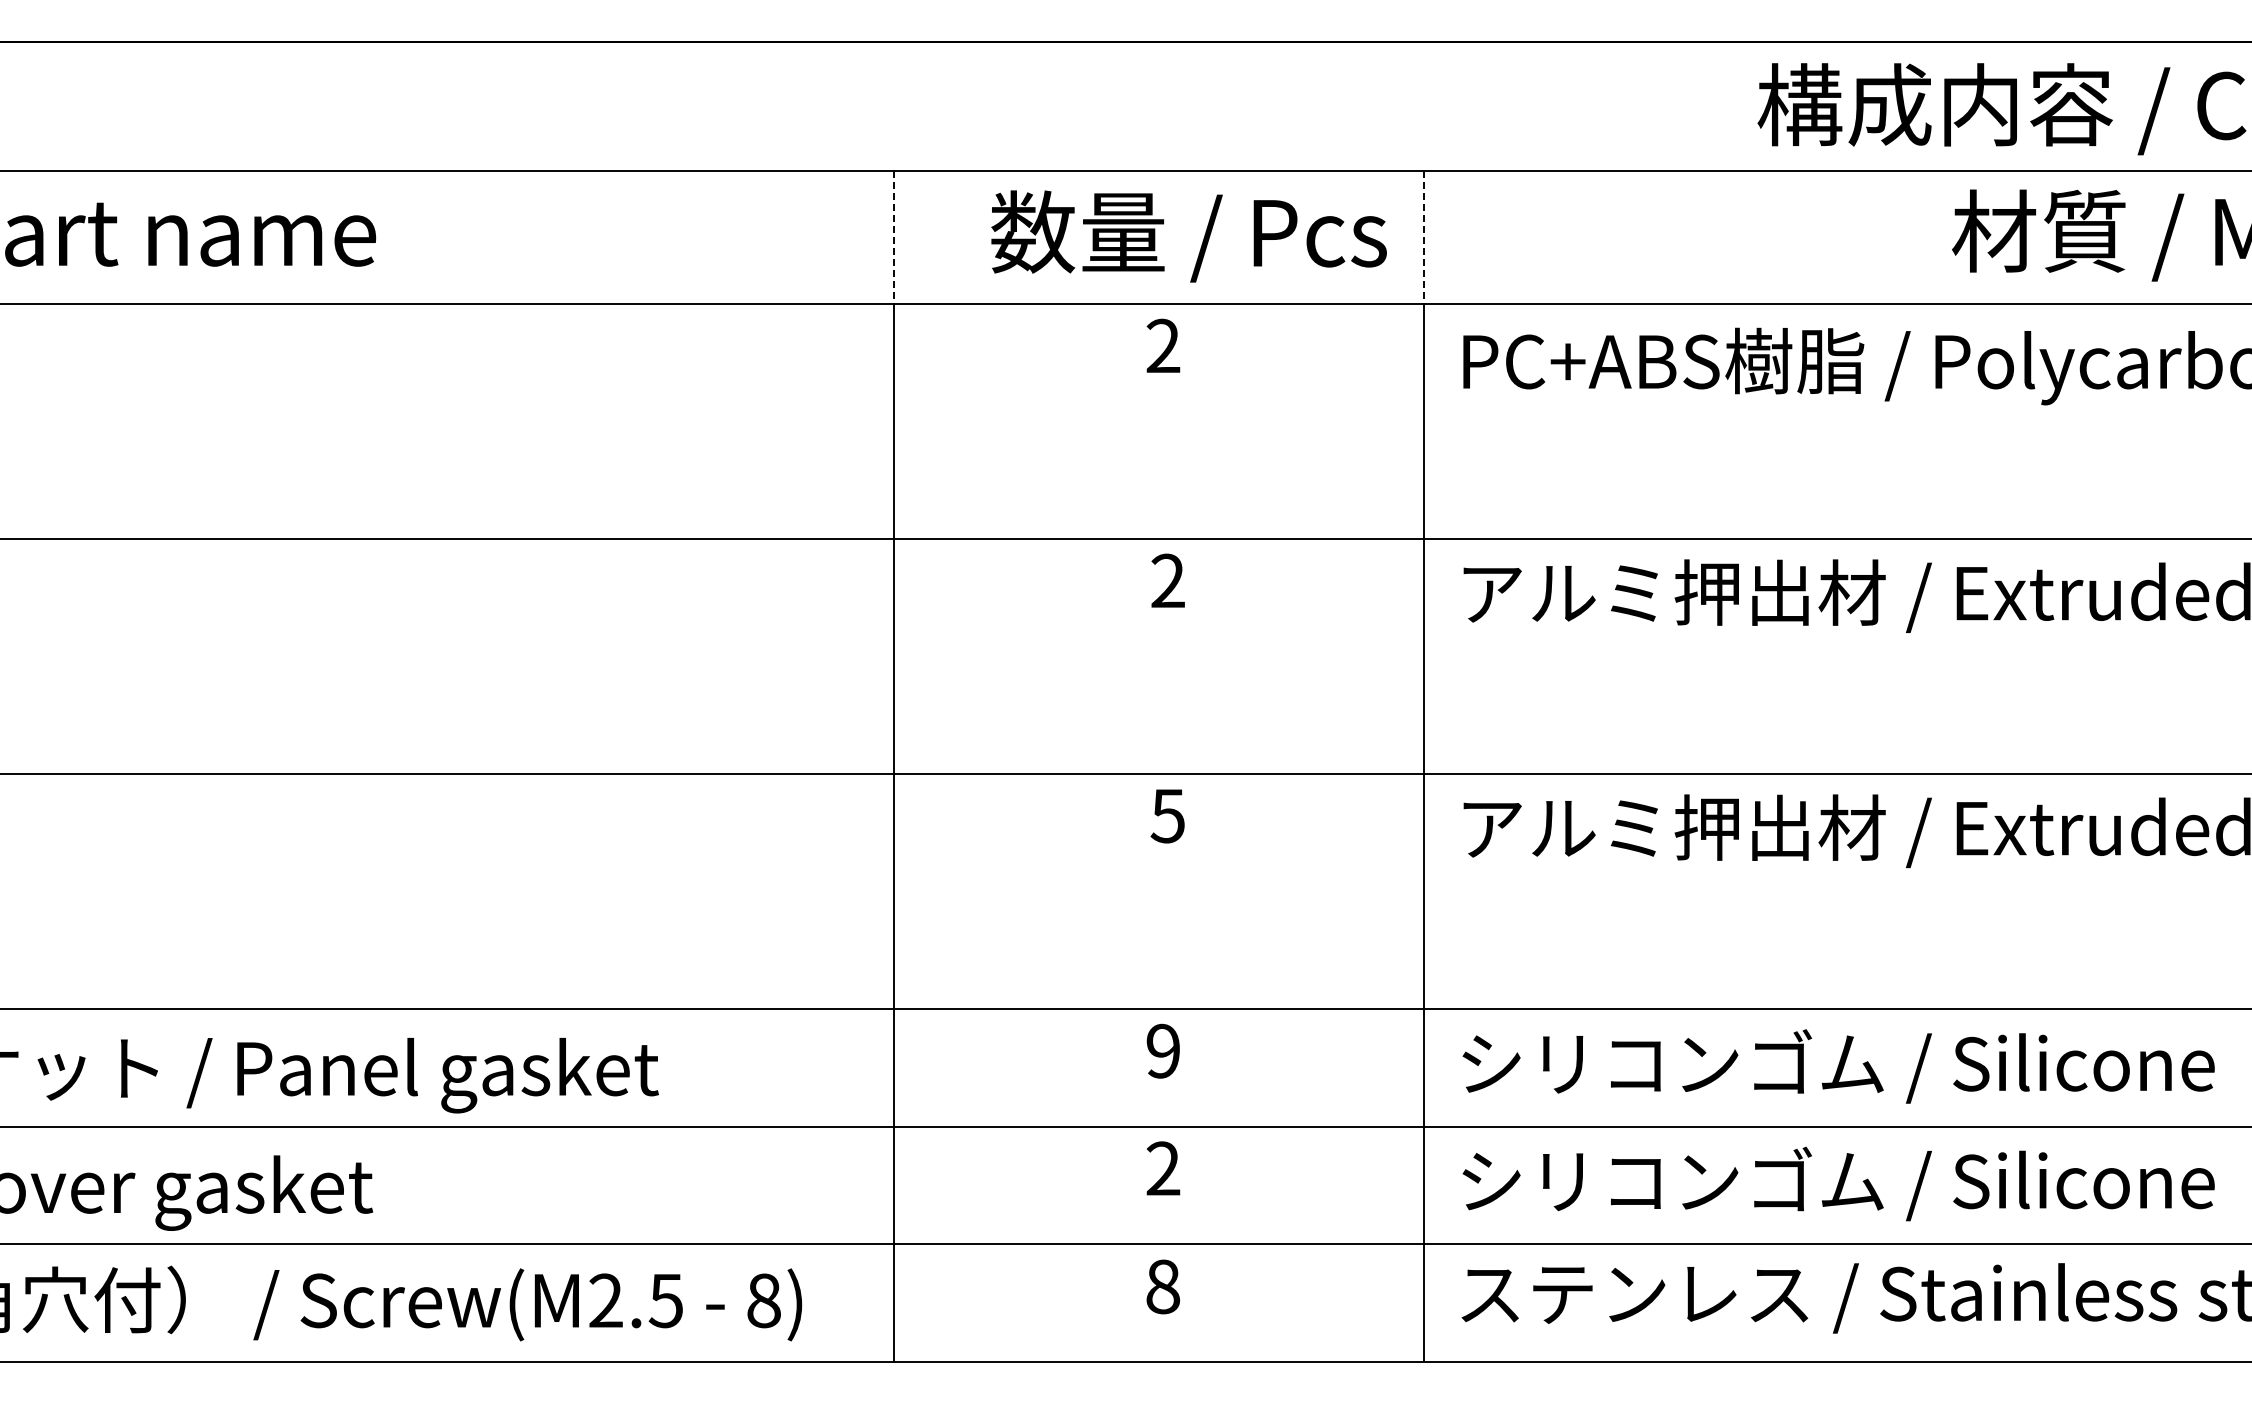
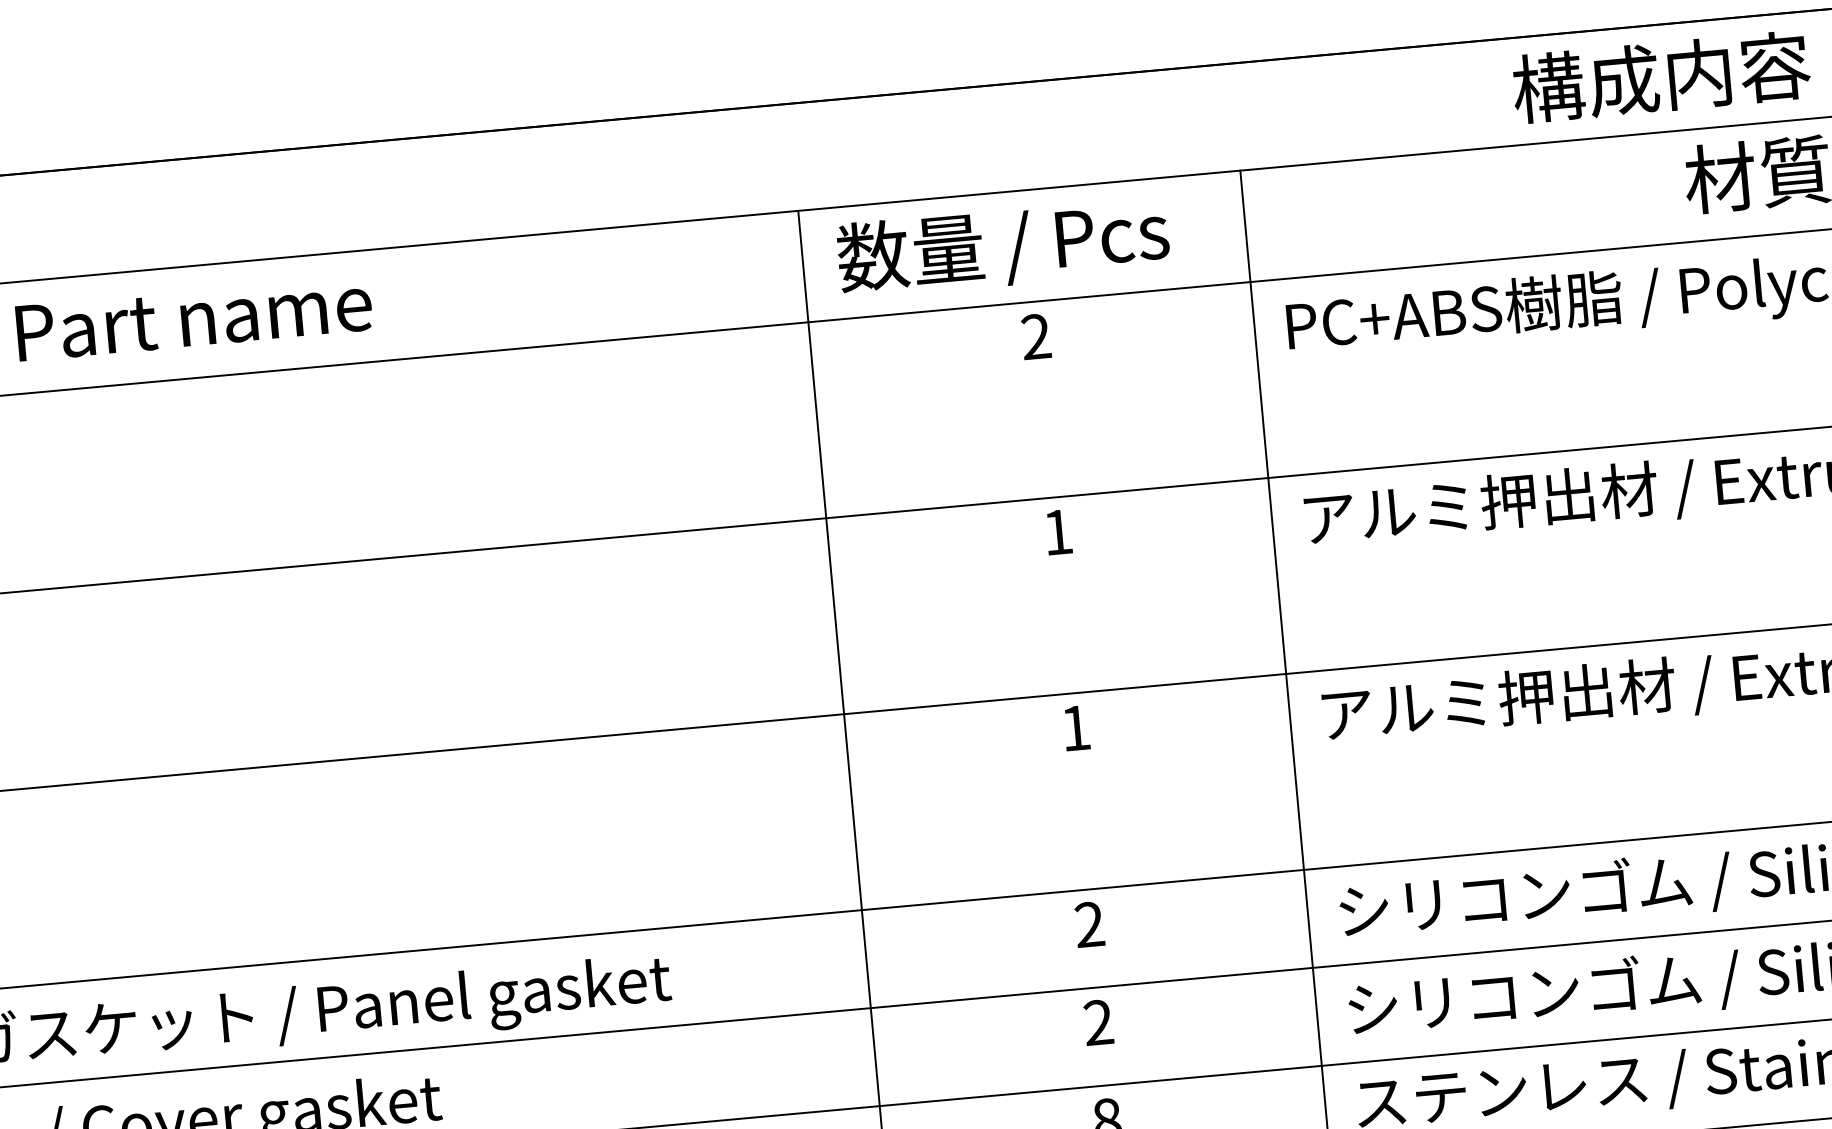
text: (1188, 236) -> (1002, 247), moved
line: (893, 237) -> (802, 266), dashed -> solid
line: (1424, 237) -> (1245, 226), dashed -> solid
text: (1167, 580) -> (1057, 531), 2 -> 1
text: (1167, 816) -> (1075, 728), 5 -> 1
text: (1163, 1051) -> (1089, 924), 9 -> 2

